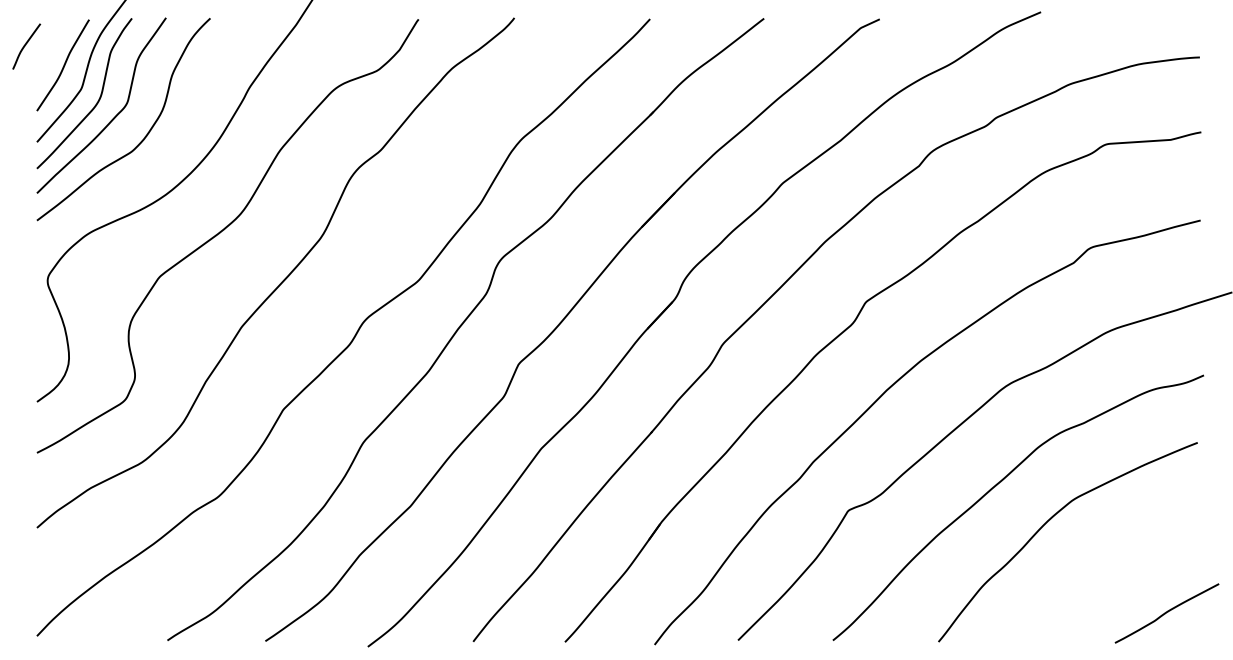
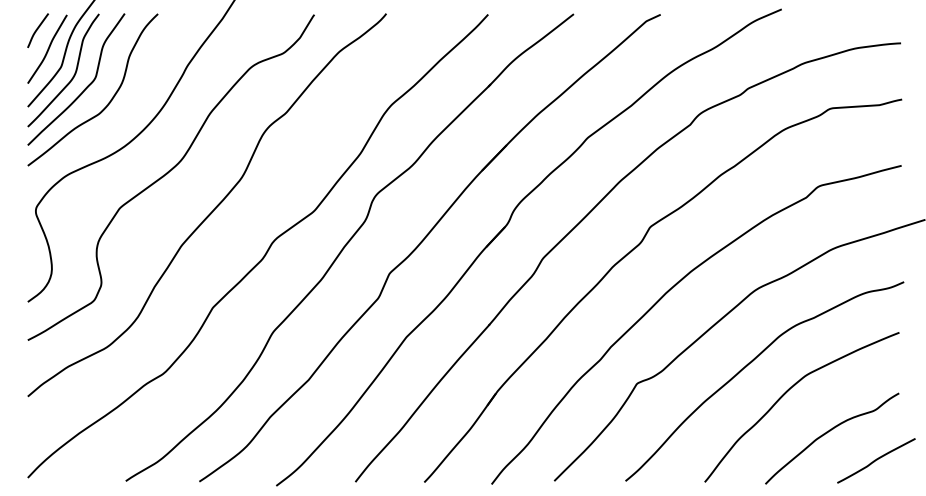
curve: (26, 45) -> (37, 29), moved
curve: (1103, 575) -> (828, 432), added

